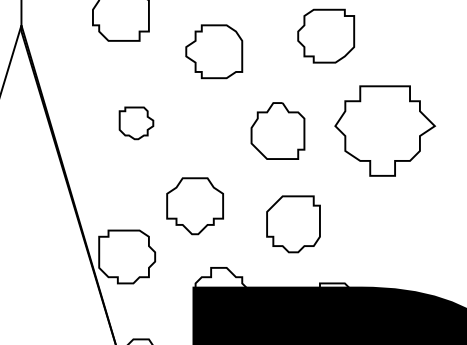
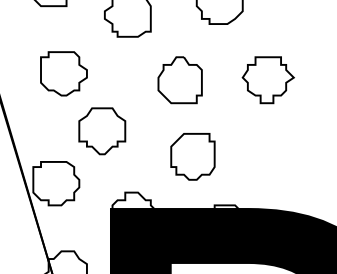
part: (136, 123) -> (63, 74), size x1.67
part: (385, 130) -> (268, 79), size x0.62
part: (194, 206) -> (101, 131), moved

